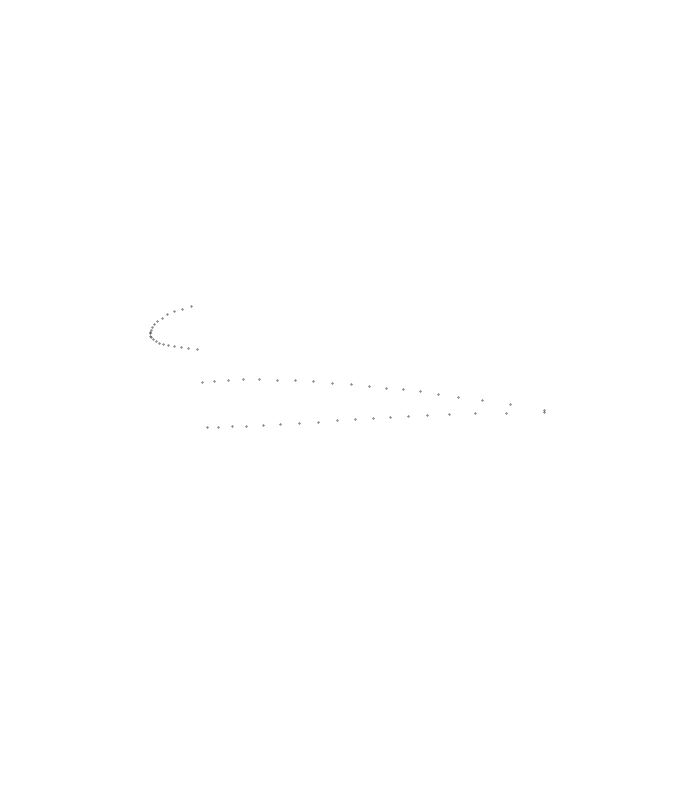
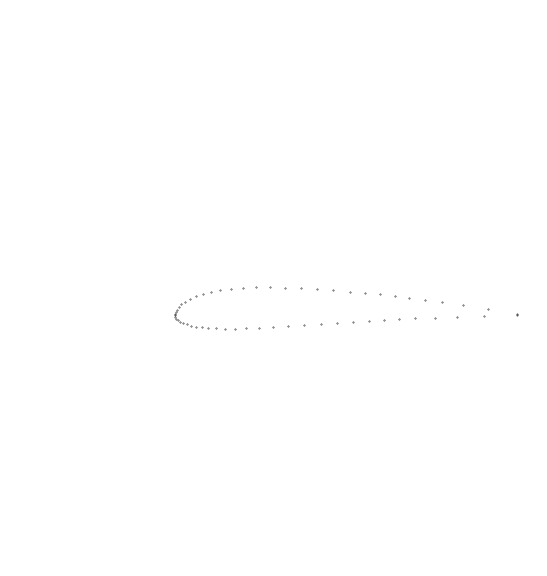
part: (167, 316) -> (190, 300), moved

